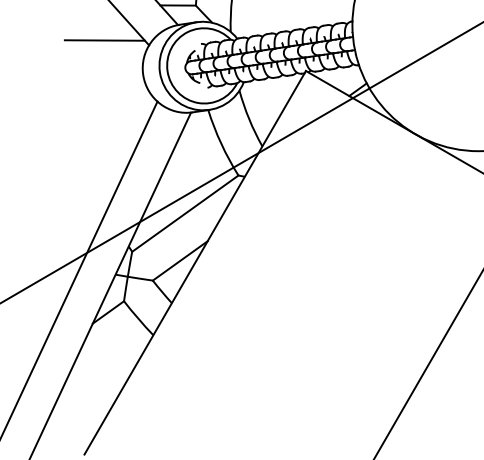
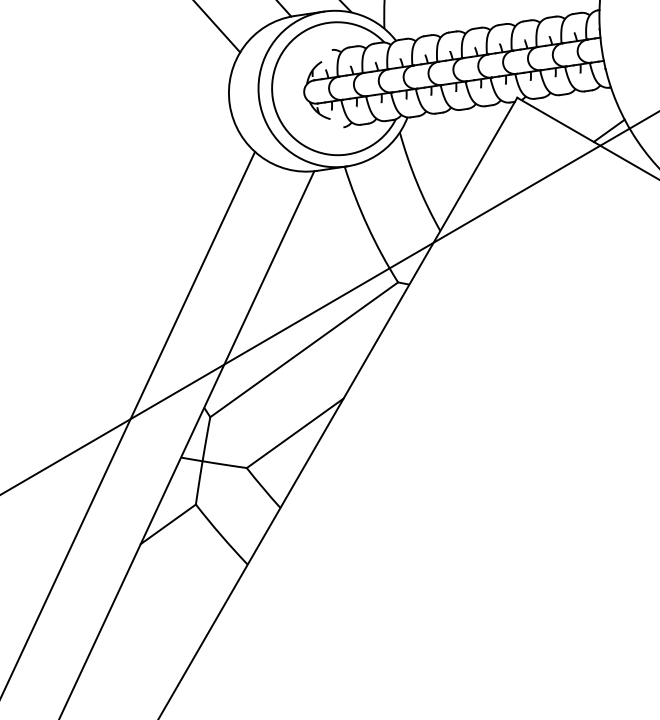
line: (104, 40) -> (161, 43), removed

